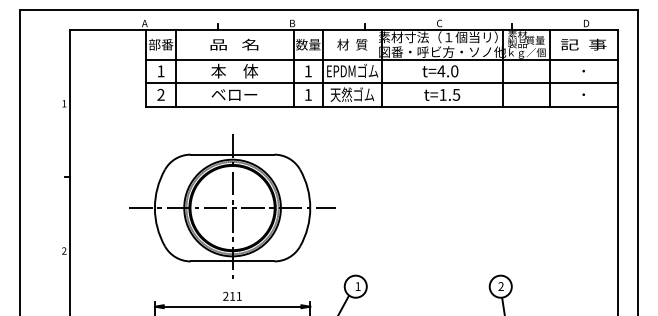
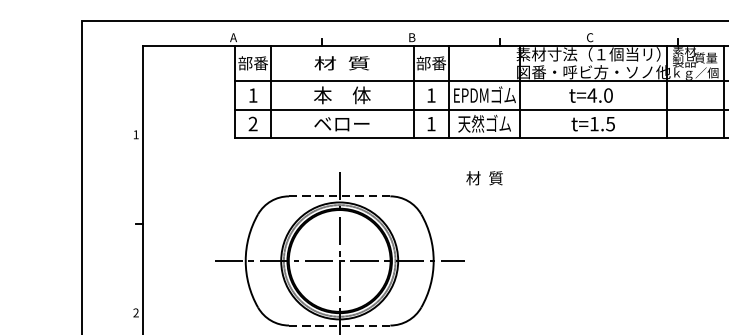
text: (234, 44) -> (342, 63), 品   名 -> 材  質
text: (308, 44) -> (431, 63), 数量 -> 部番
text: (352, 44) -> (484, 178), moved
line: (232, 154) -> (339, 196), solid -> dashed
line: (232, 261) -> (339, 325), solid -> dashed

